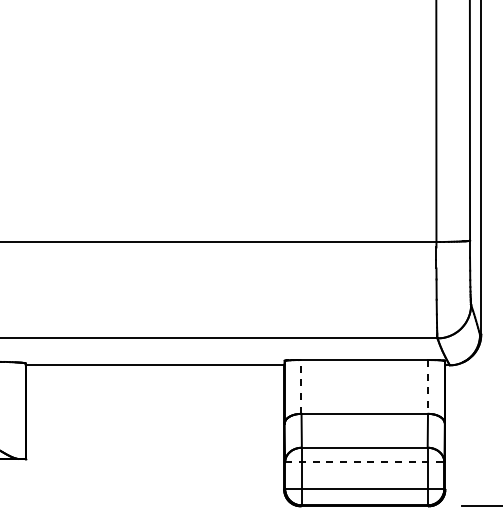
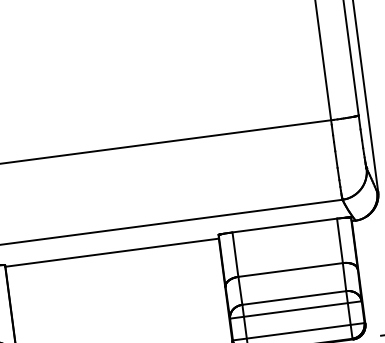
line: (301, 386) -> (235, 254), dashed -> solid
line: (428, 386) -> (340, 240), dashed -> solid
line: (364, 462) -> (295, 310), dashed -> solid

